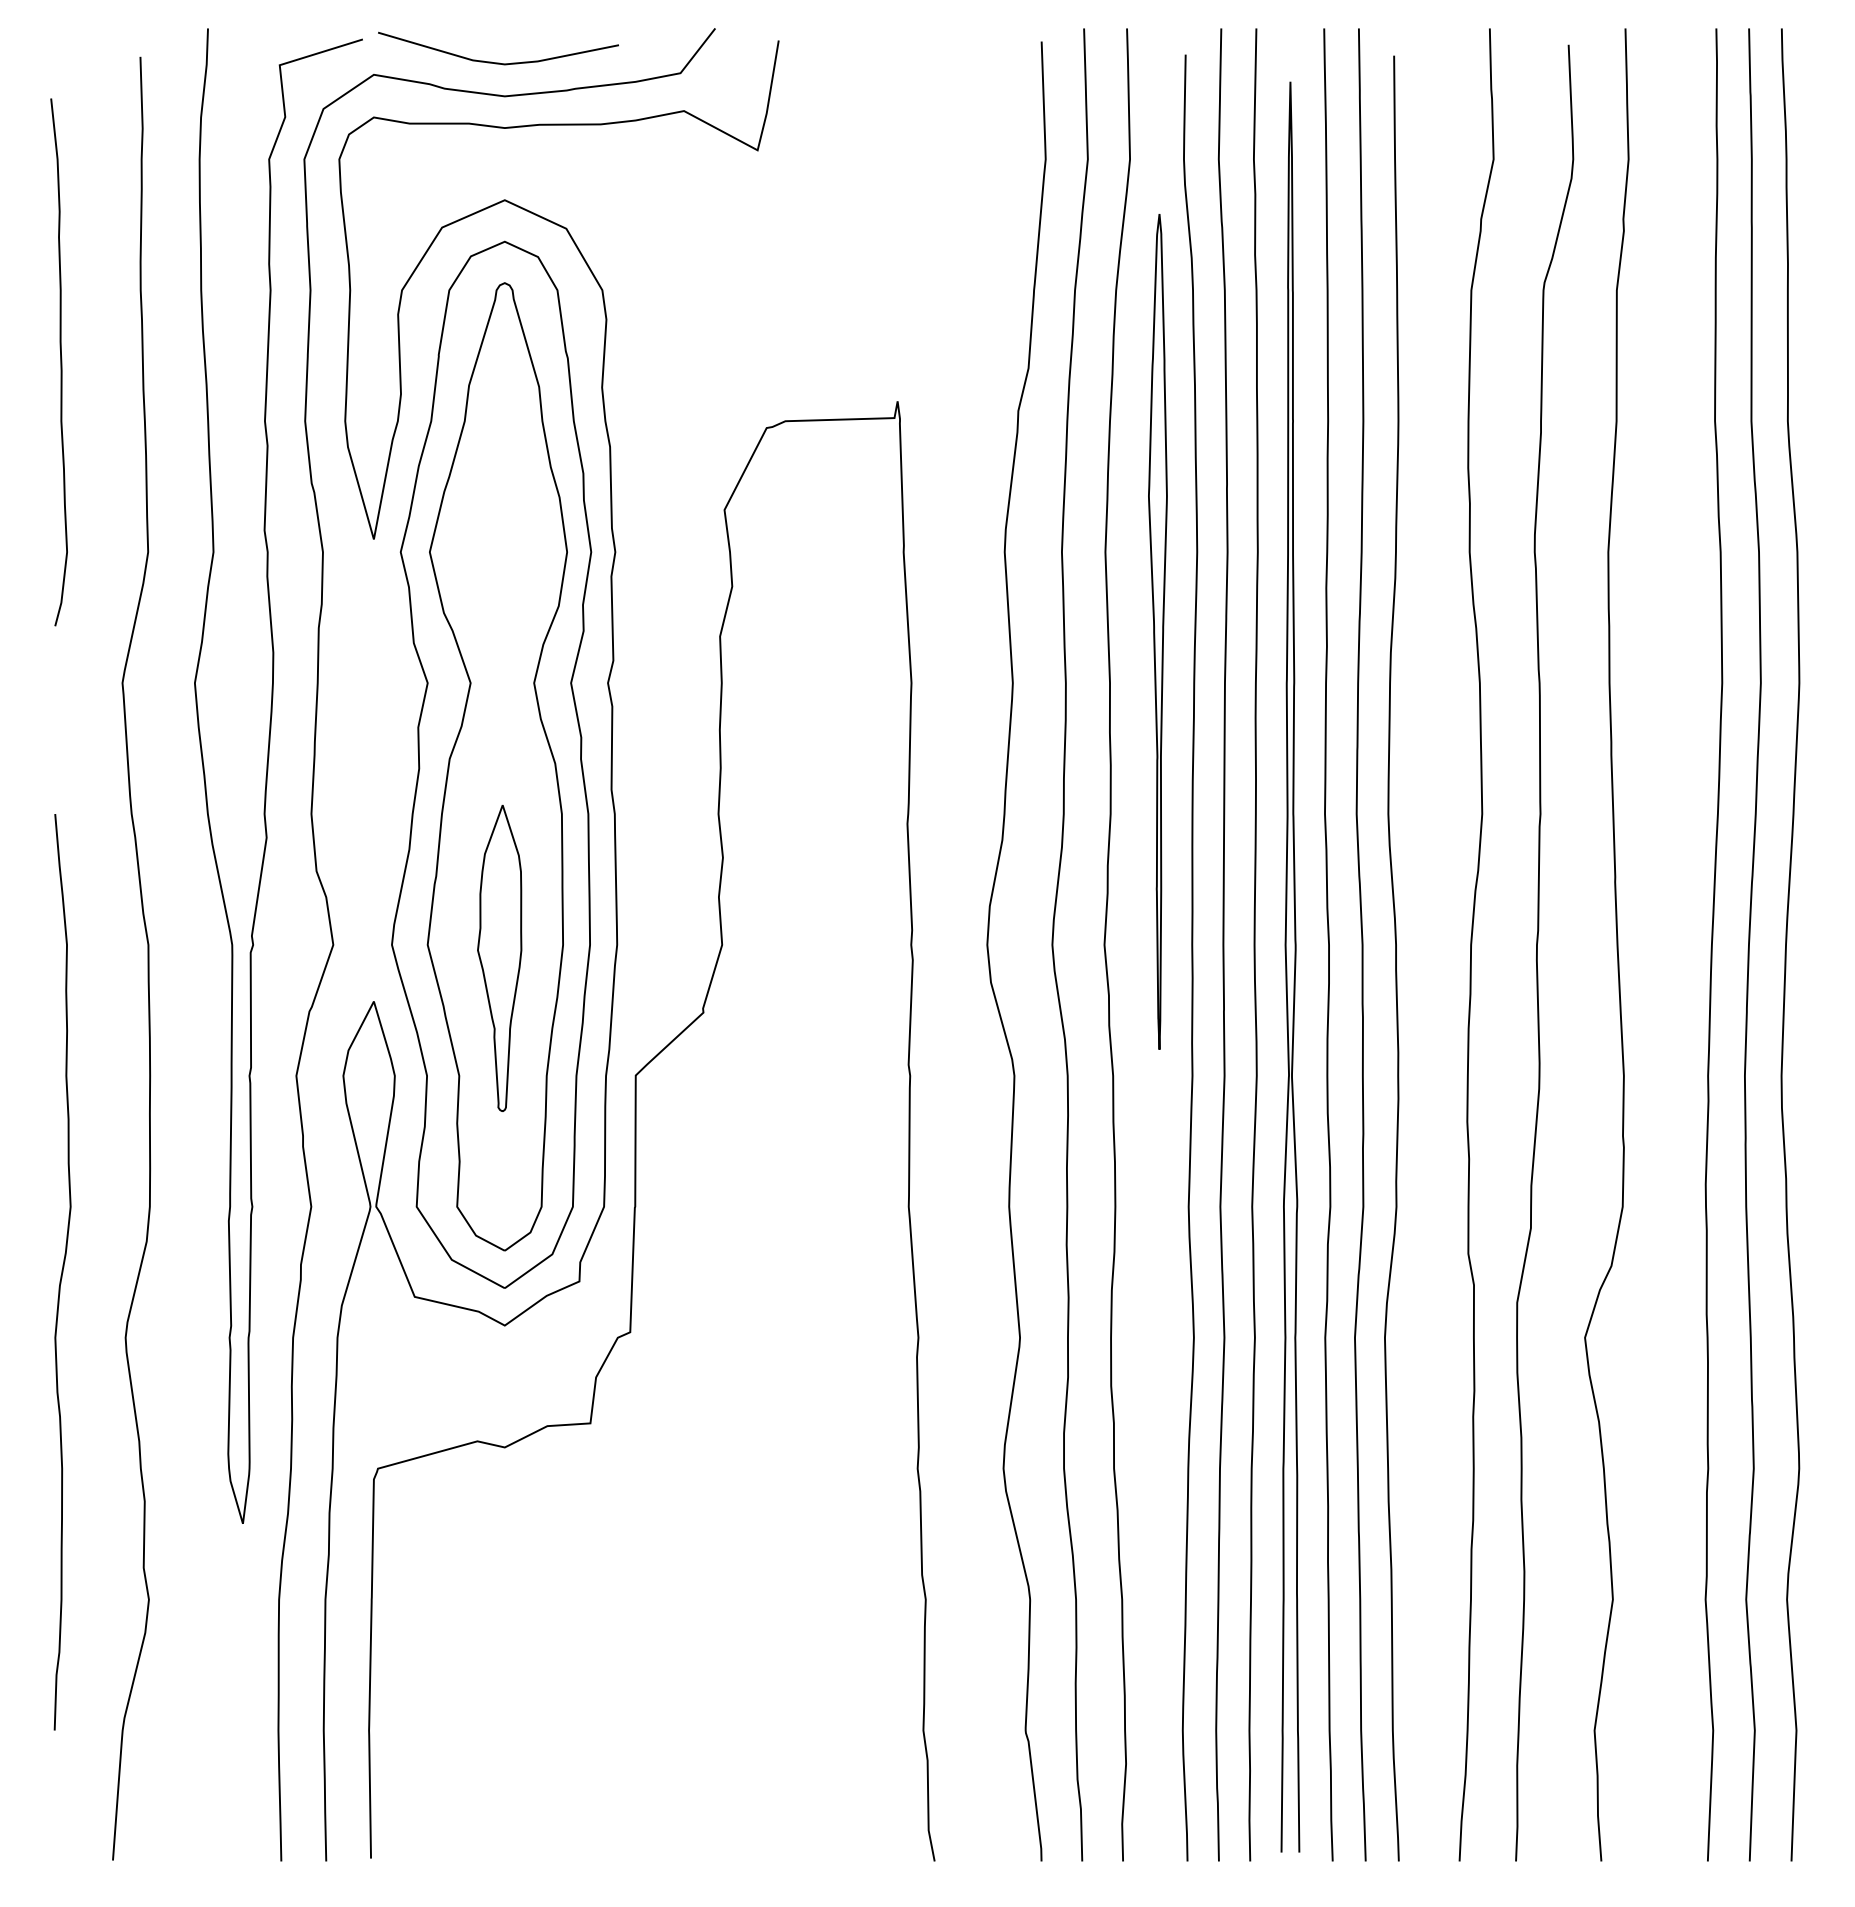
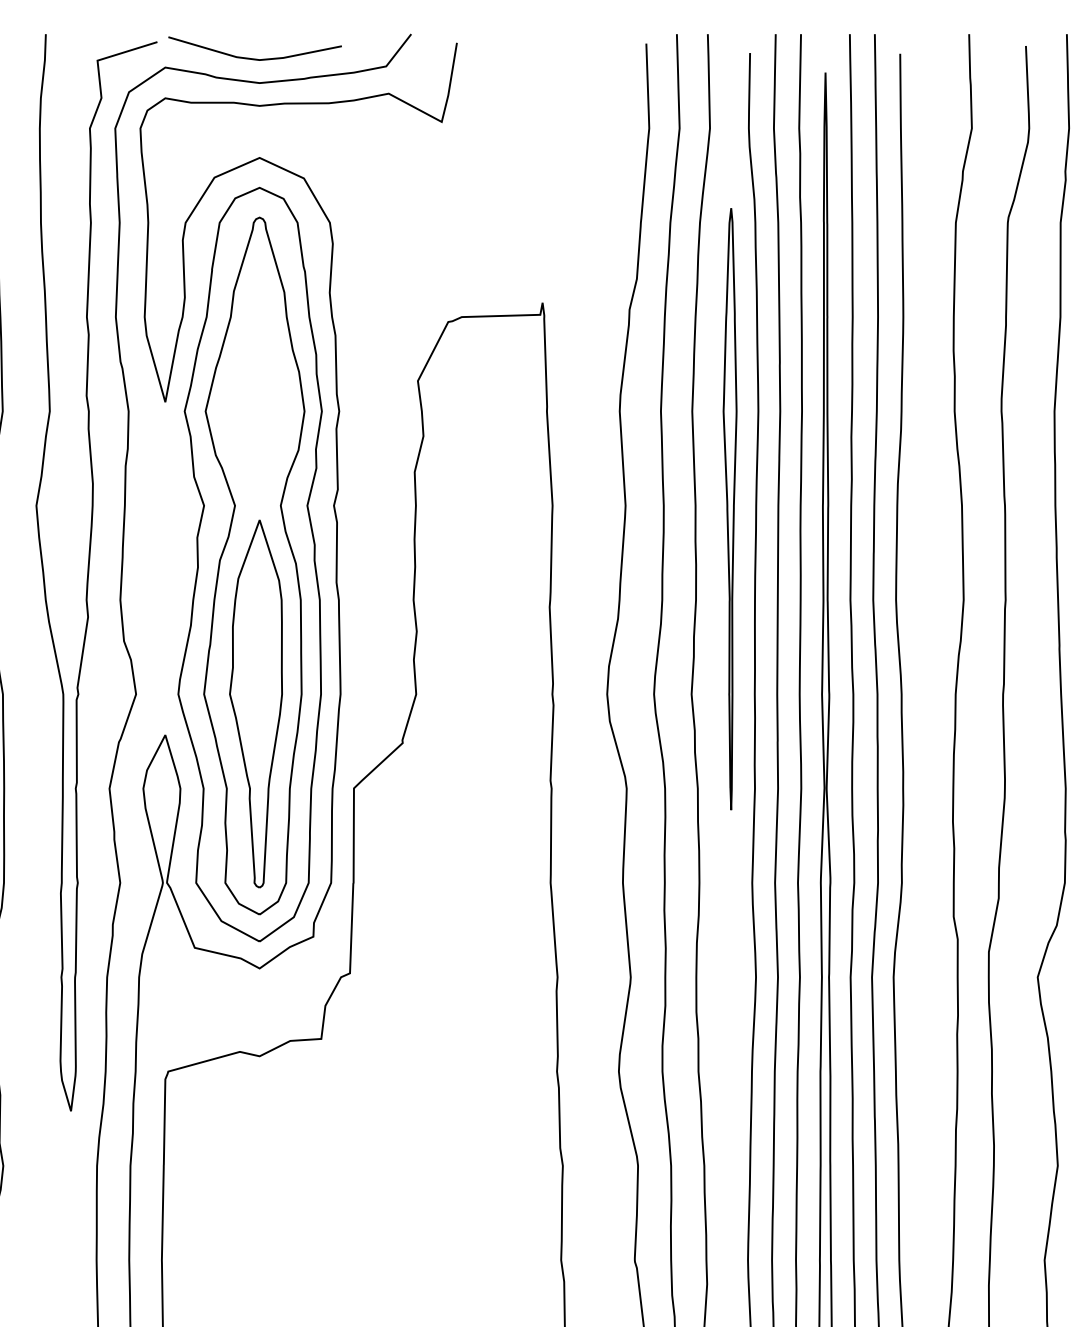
part: (1157, 631) -> (729, 508), moved
part: (499, 958) -> (255, 704), size x1.67

